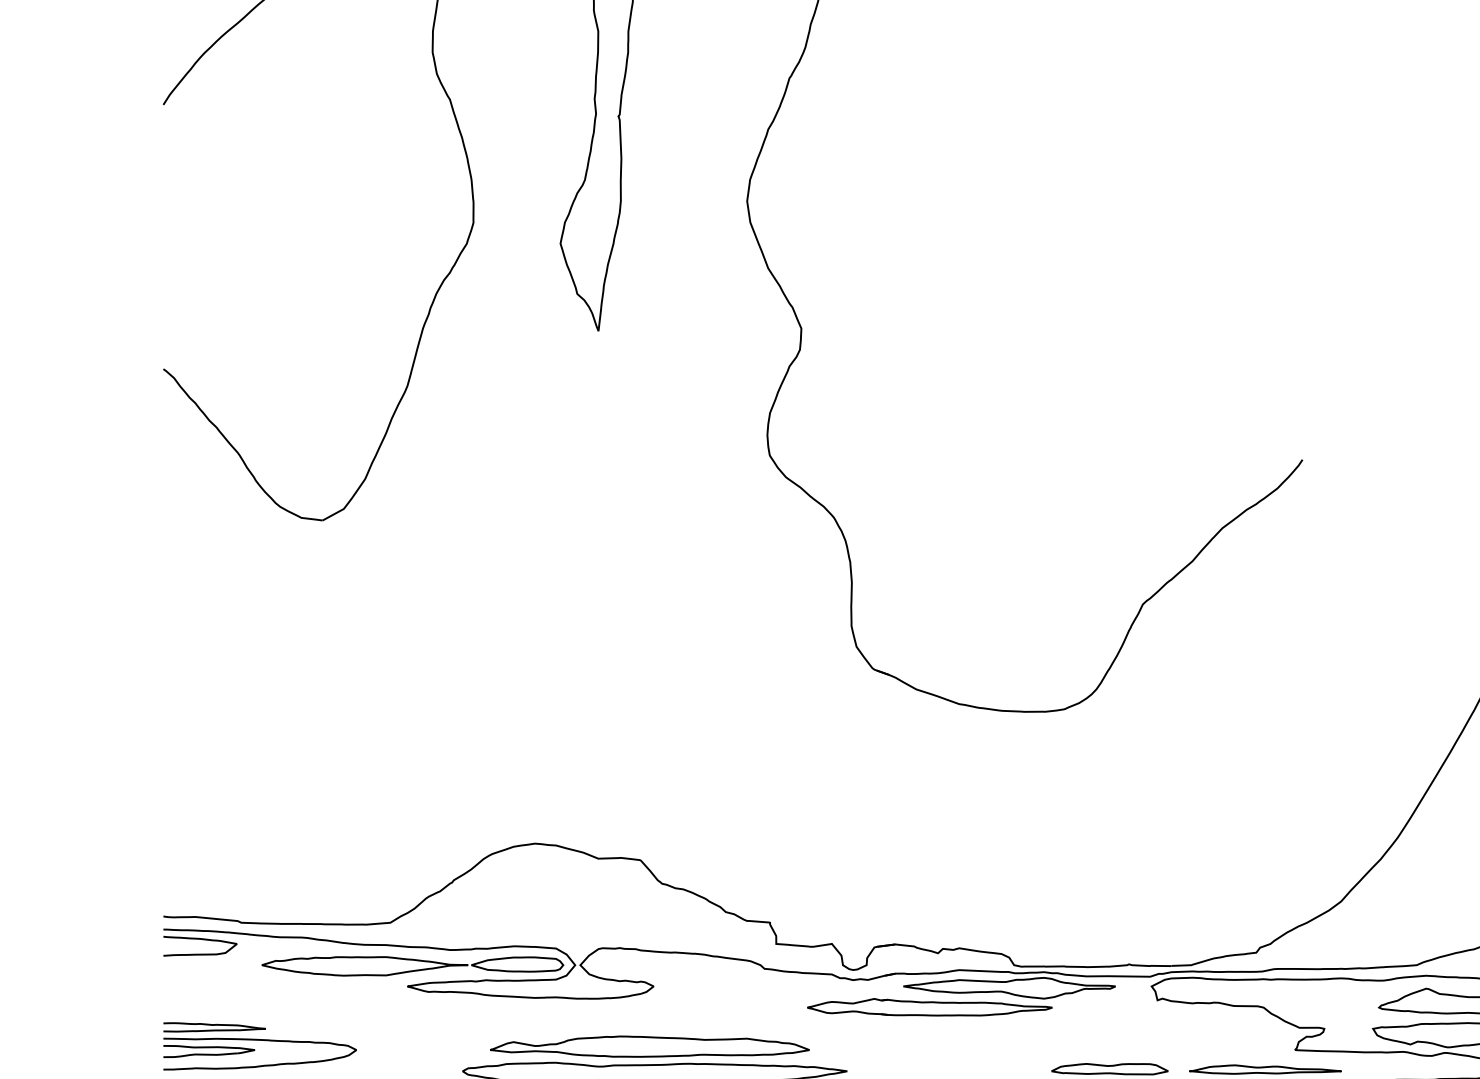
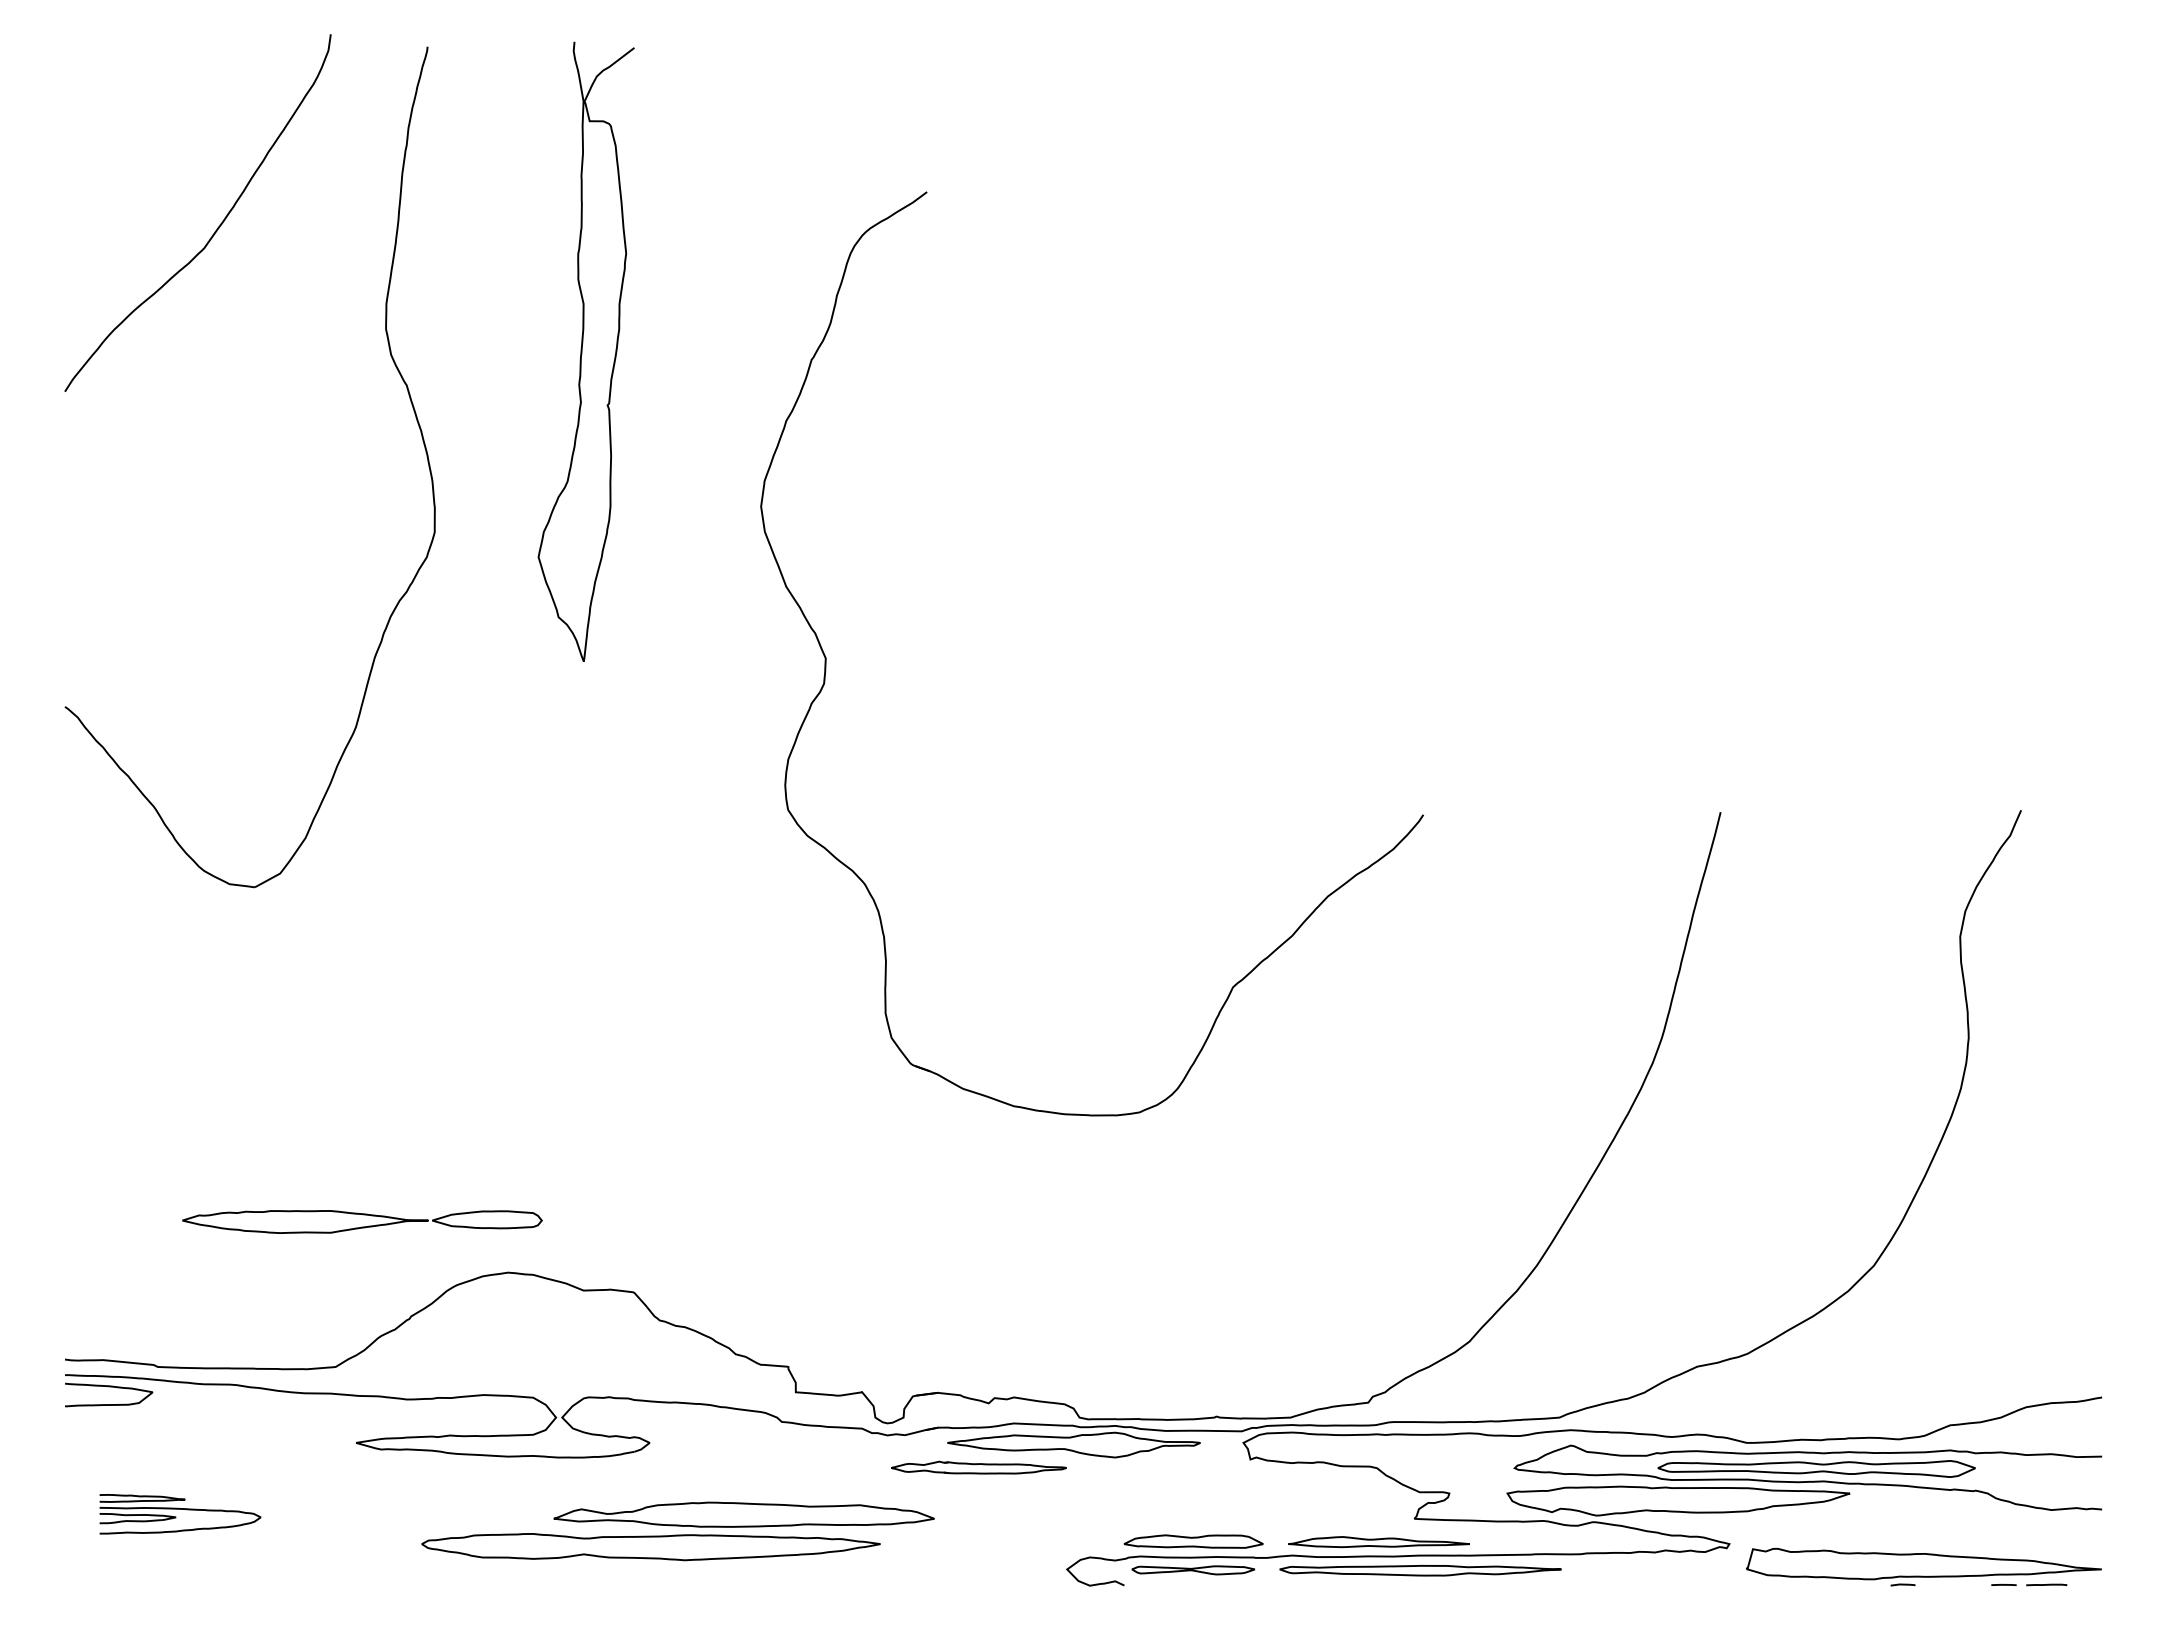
part: (412, 965) -> (362, 1221), moved
part: (929, 1007) -> (978, 1467), size x0.6
part: (260, 1045) -> (180, 1513), size x0.7
part: (649, 1046) -> (743, 1514), moved

